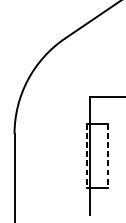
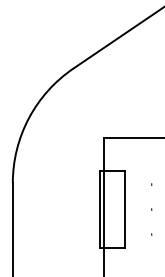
line: (86, 155) -> (99, 209), dashed -> solid
line: (108, 155) -> (125, 209), dashed -> solid

